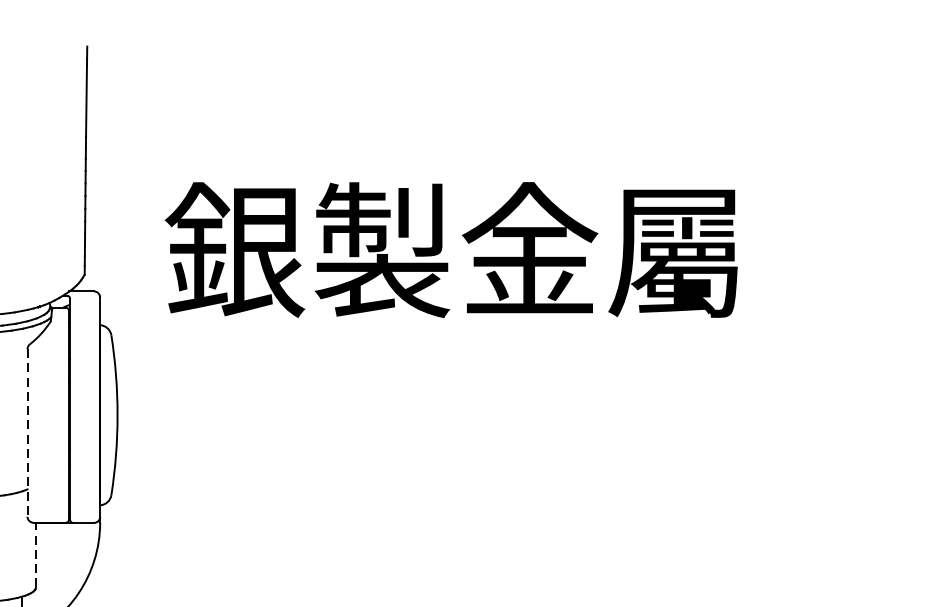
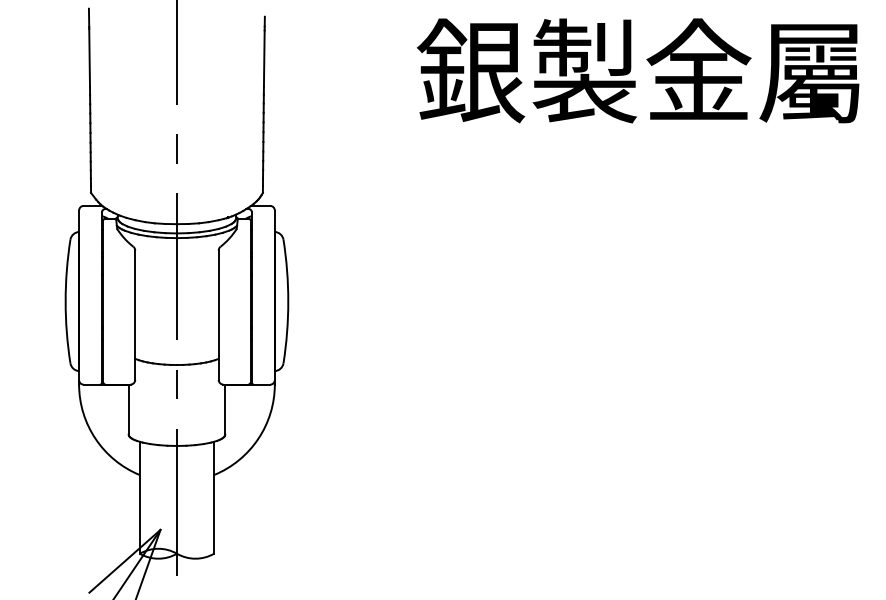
text: (451, 249) -> (638, 70), moved
line: (27, 433) -> (218, 315), dashed -> solid
line: (36, 555) -> (225, 409), dashed -> solid

